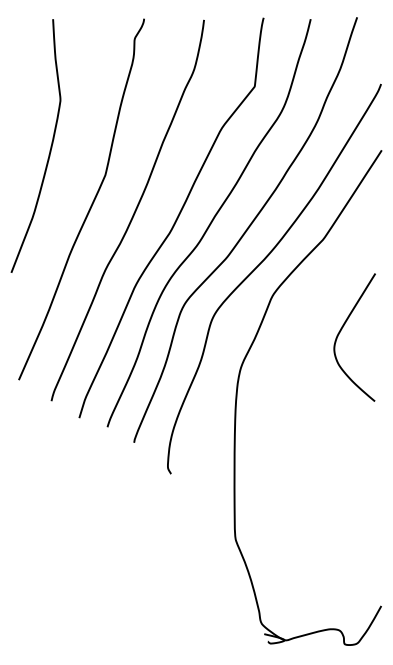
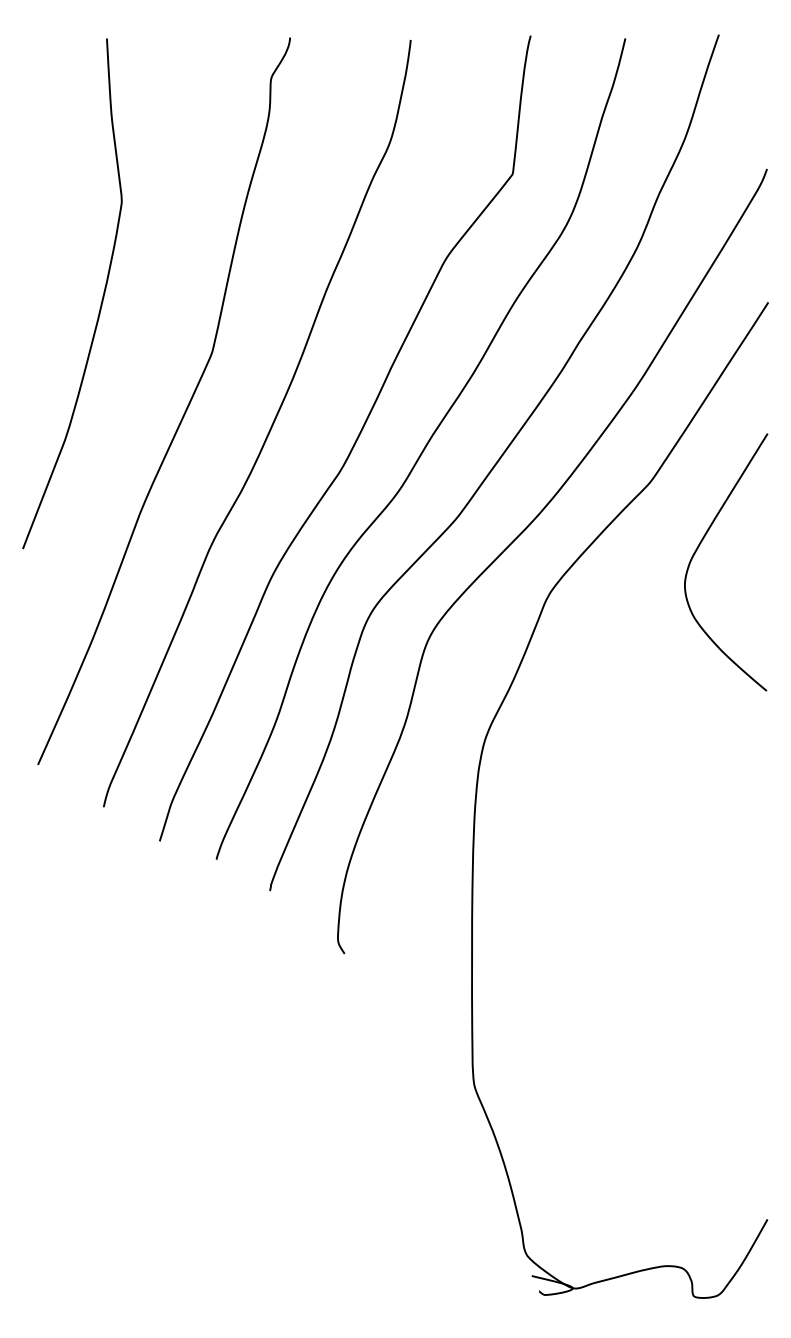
curve: (341, 331) -> (699, 550), moved

